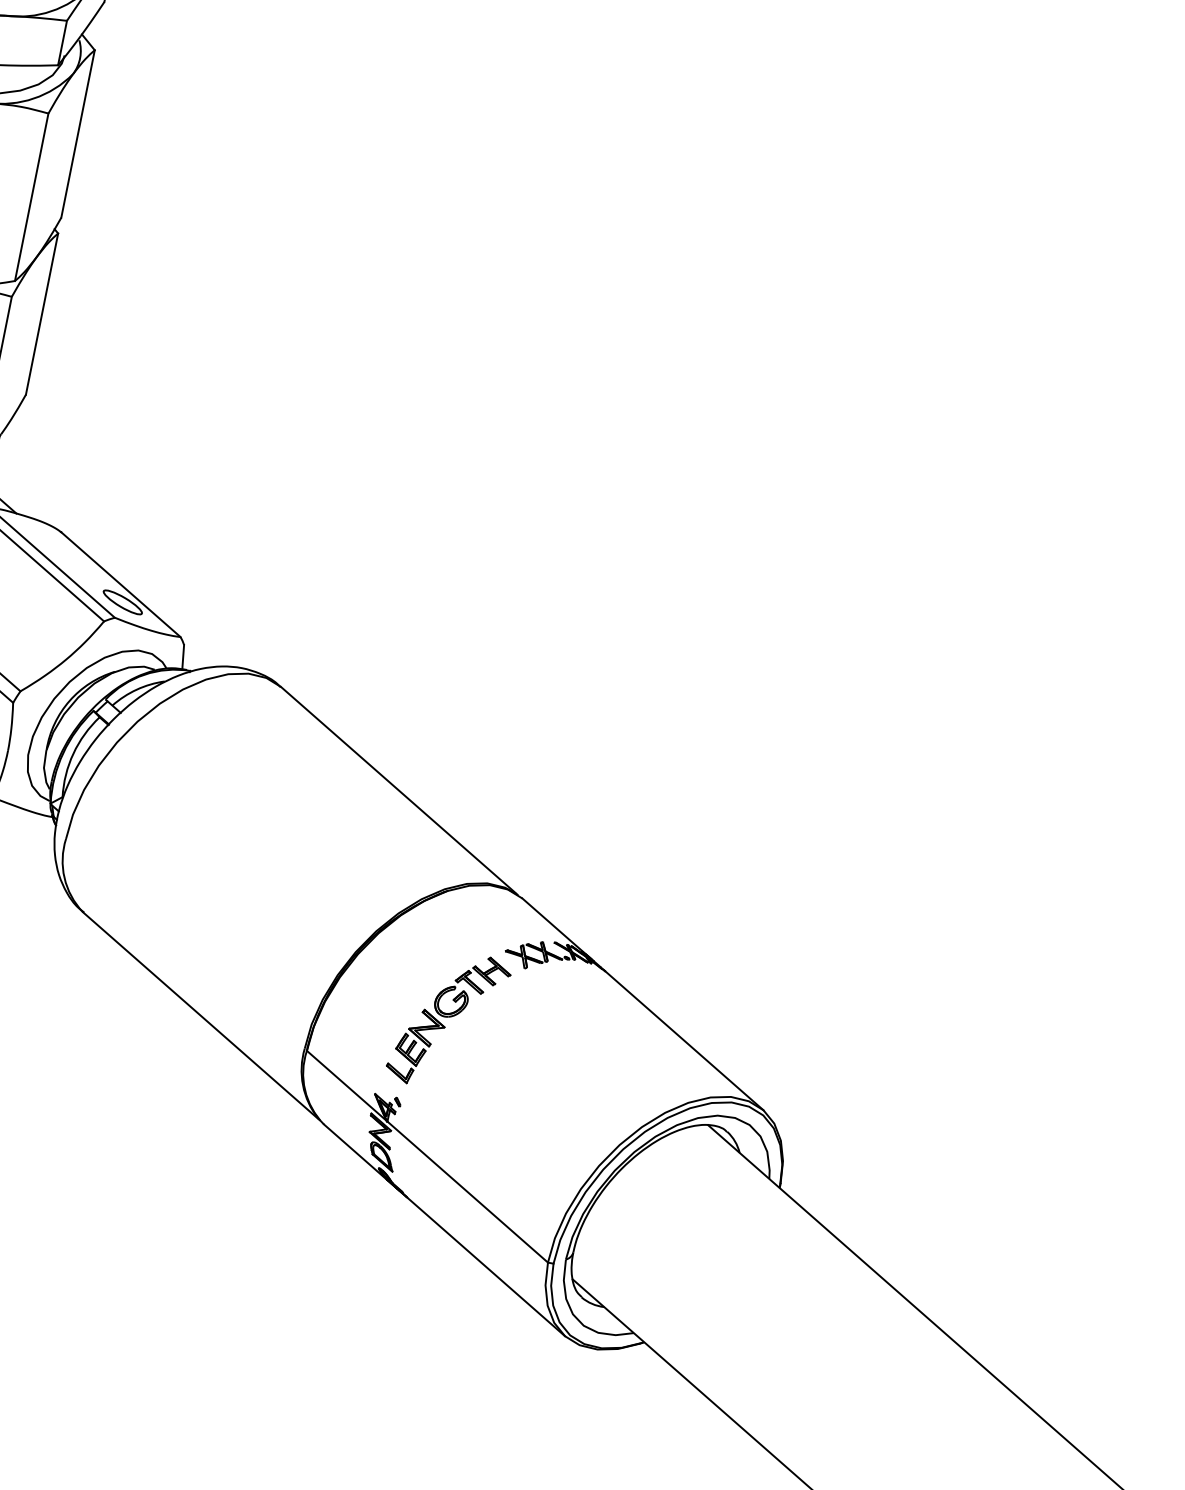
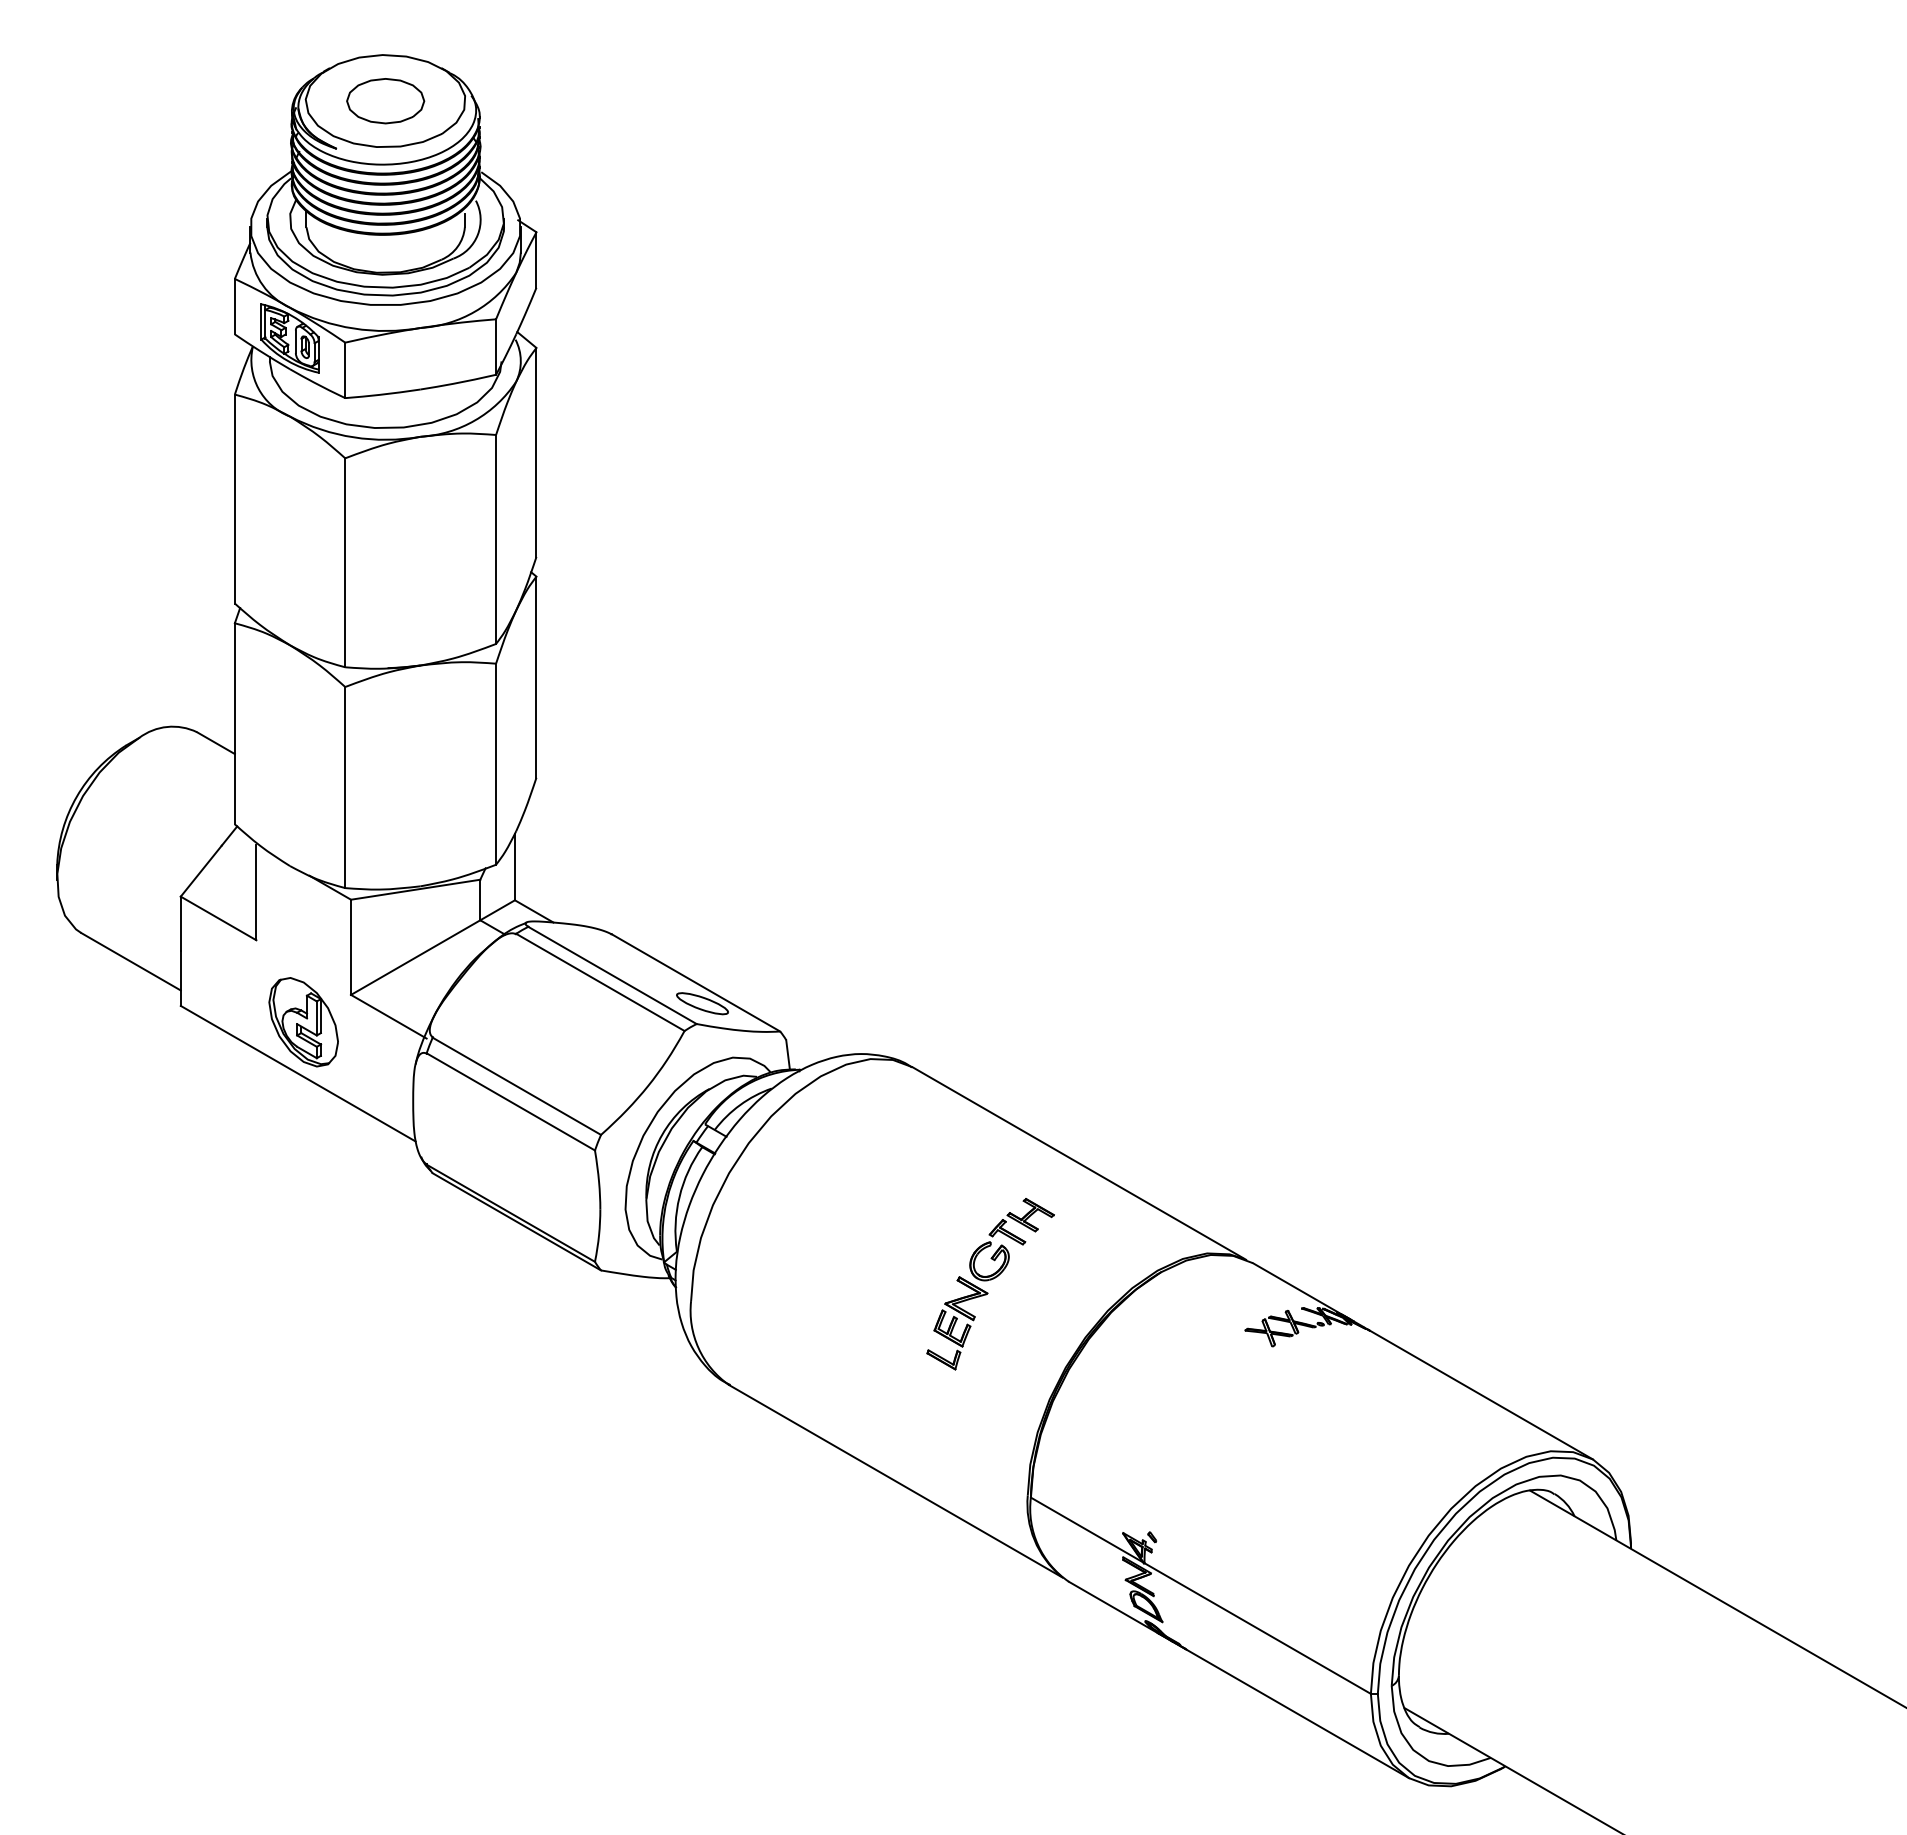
part: (448, 1020) -> (990, 1284), moved

